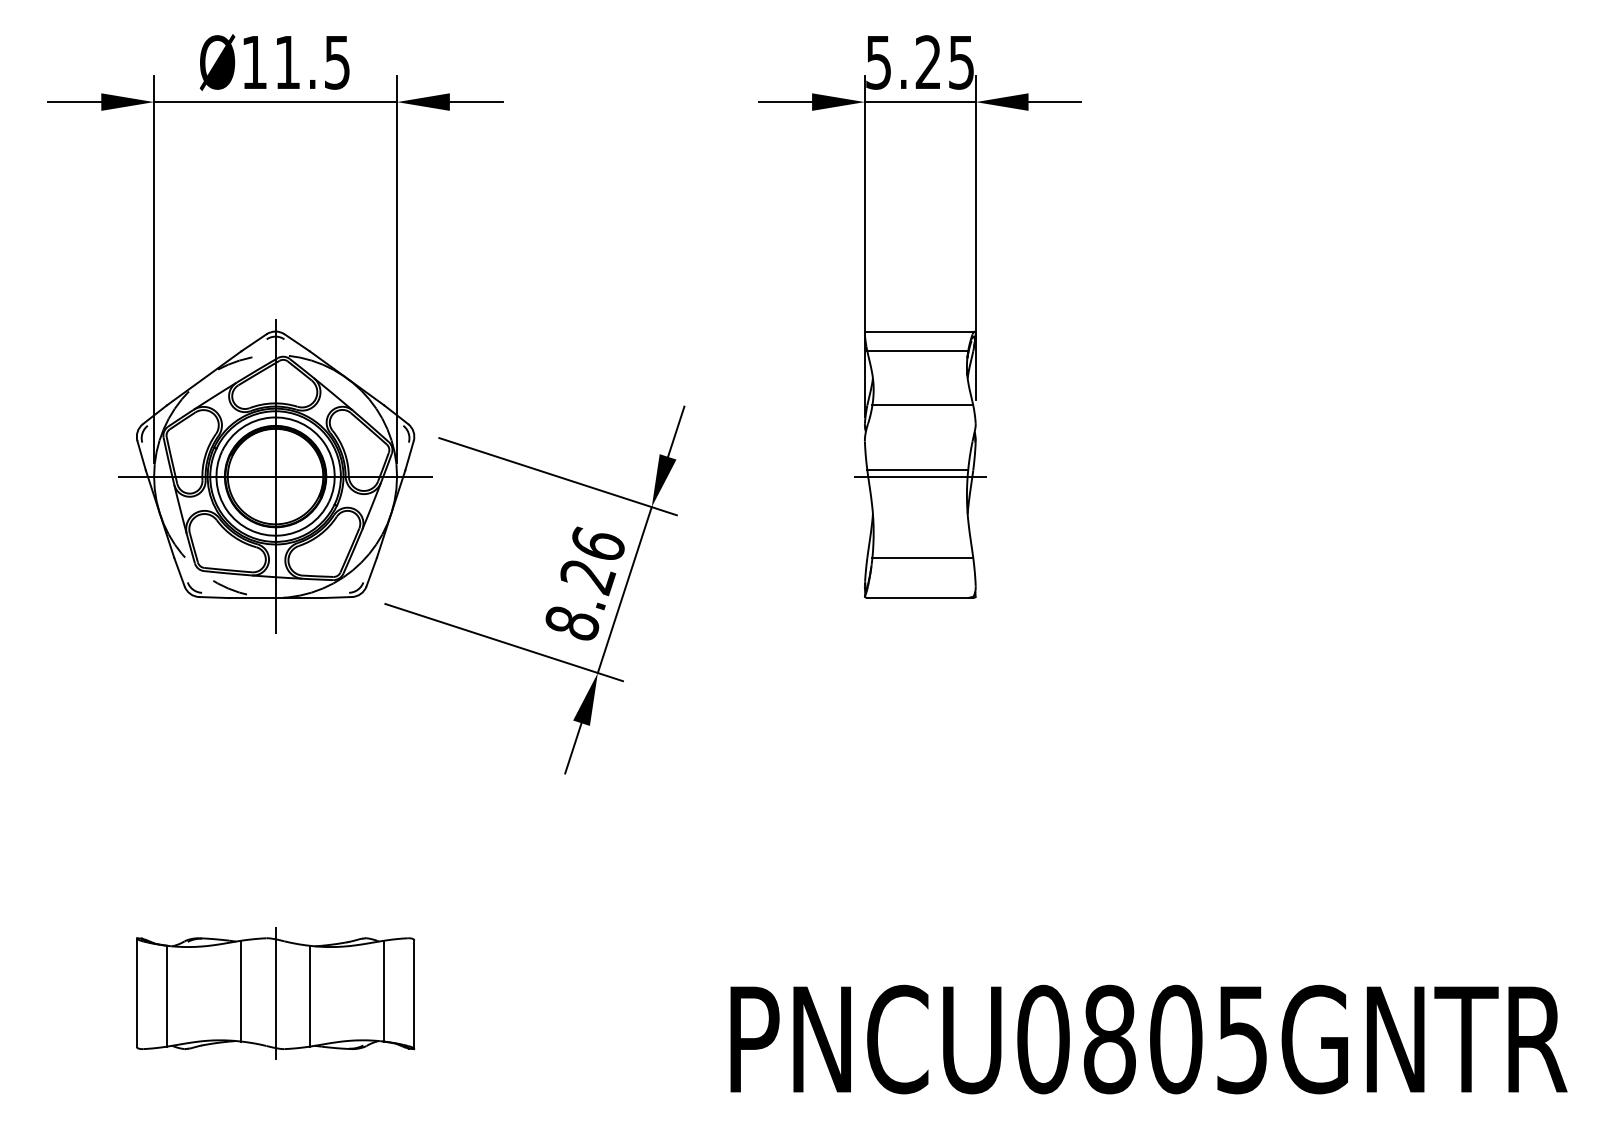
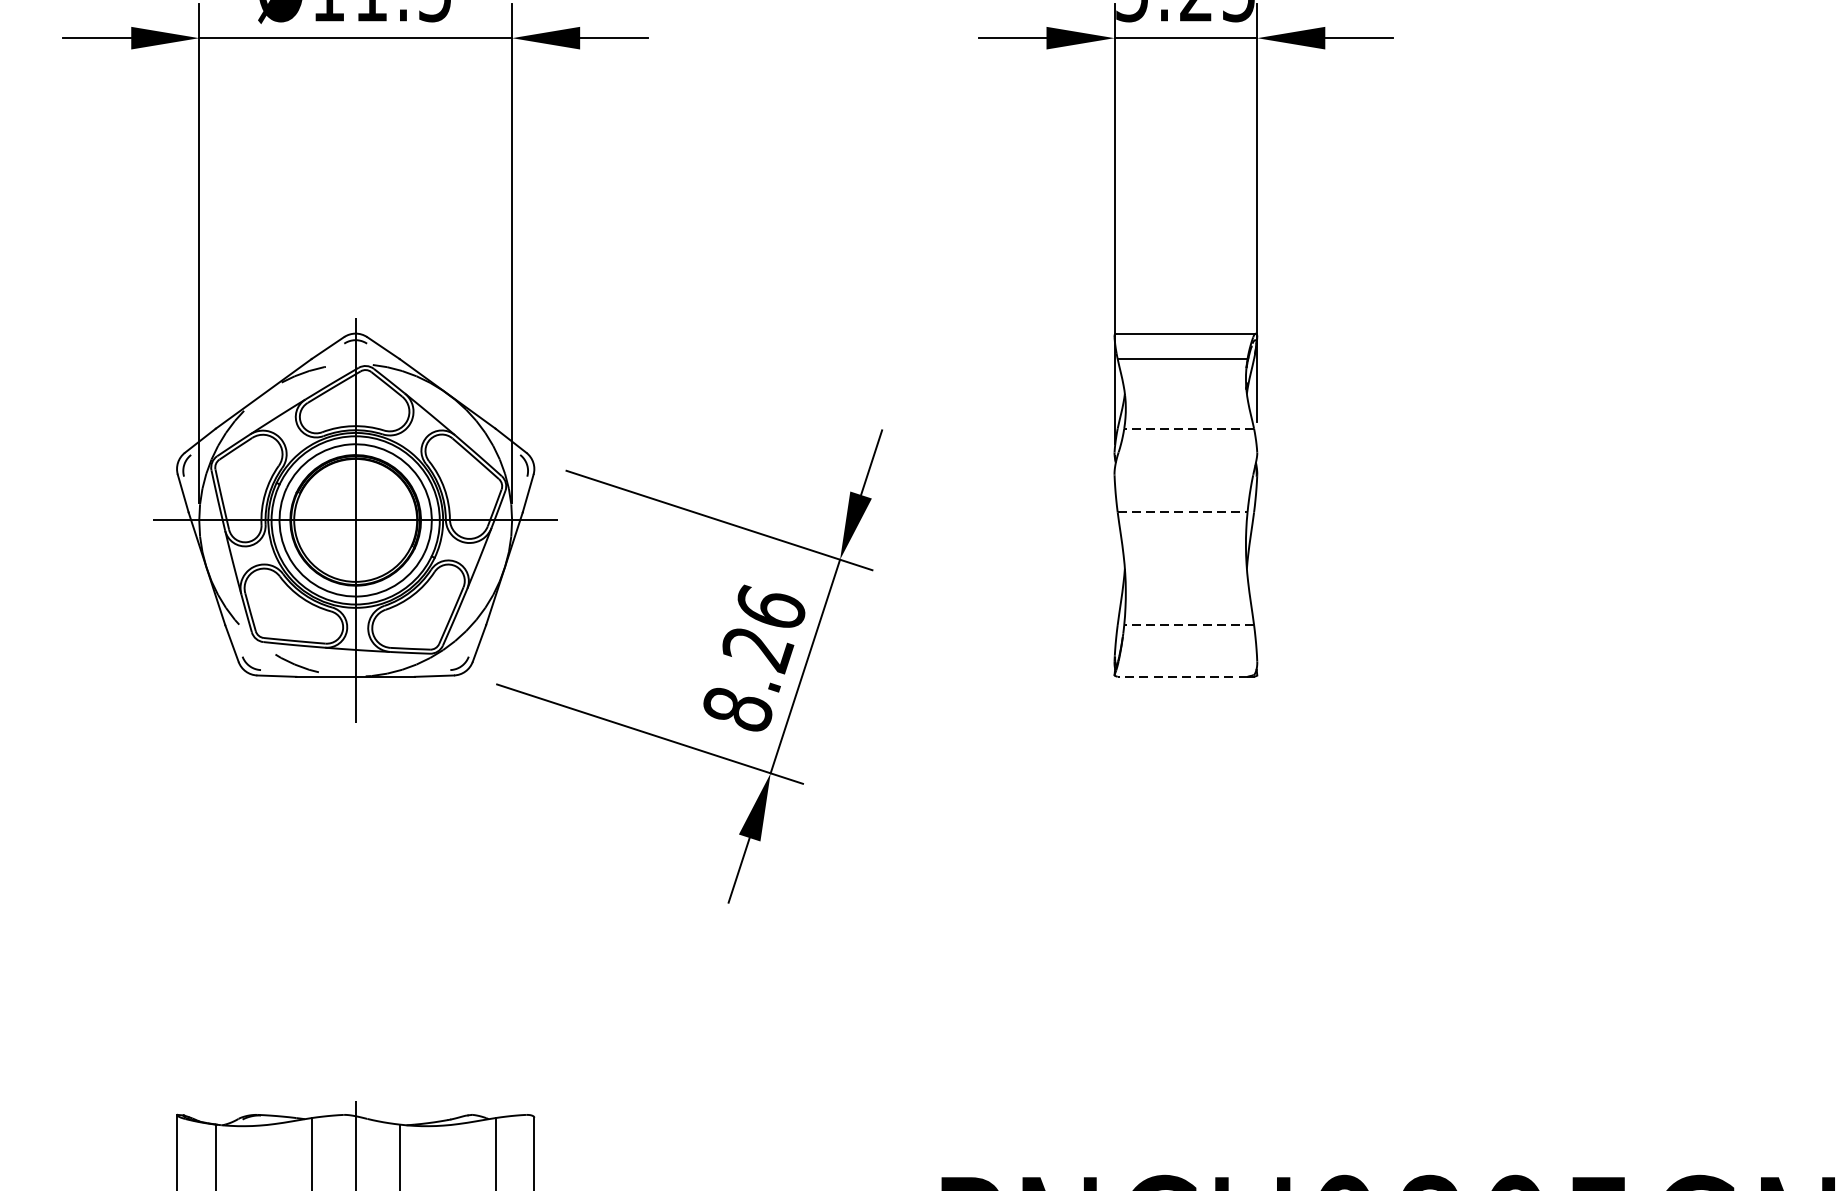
line: (922, 405) -> (1188, 428), solid -> dashed
line: (918, 470) -> (1183, 512), solid -> dashed
line: (919, 476) -> (1184, 520), removed
line: (922, 557) -> (1188, 624), solid -> dashed
line: (917, 598) -> (1182, 677), solid -> dashed

